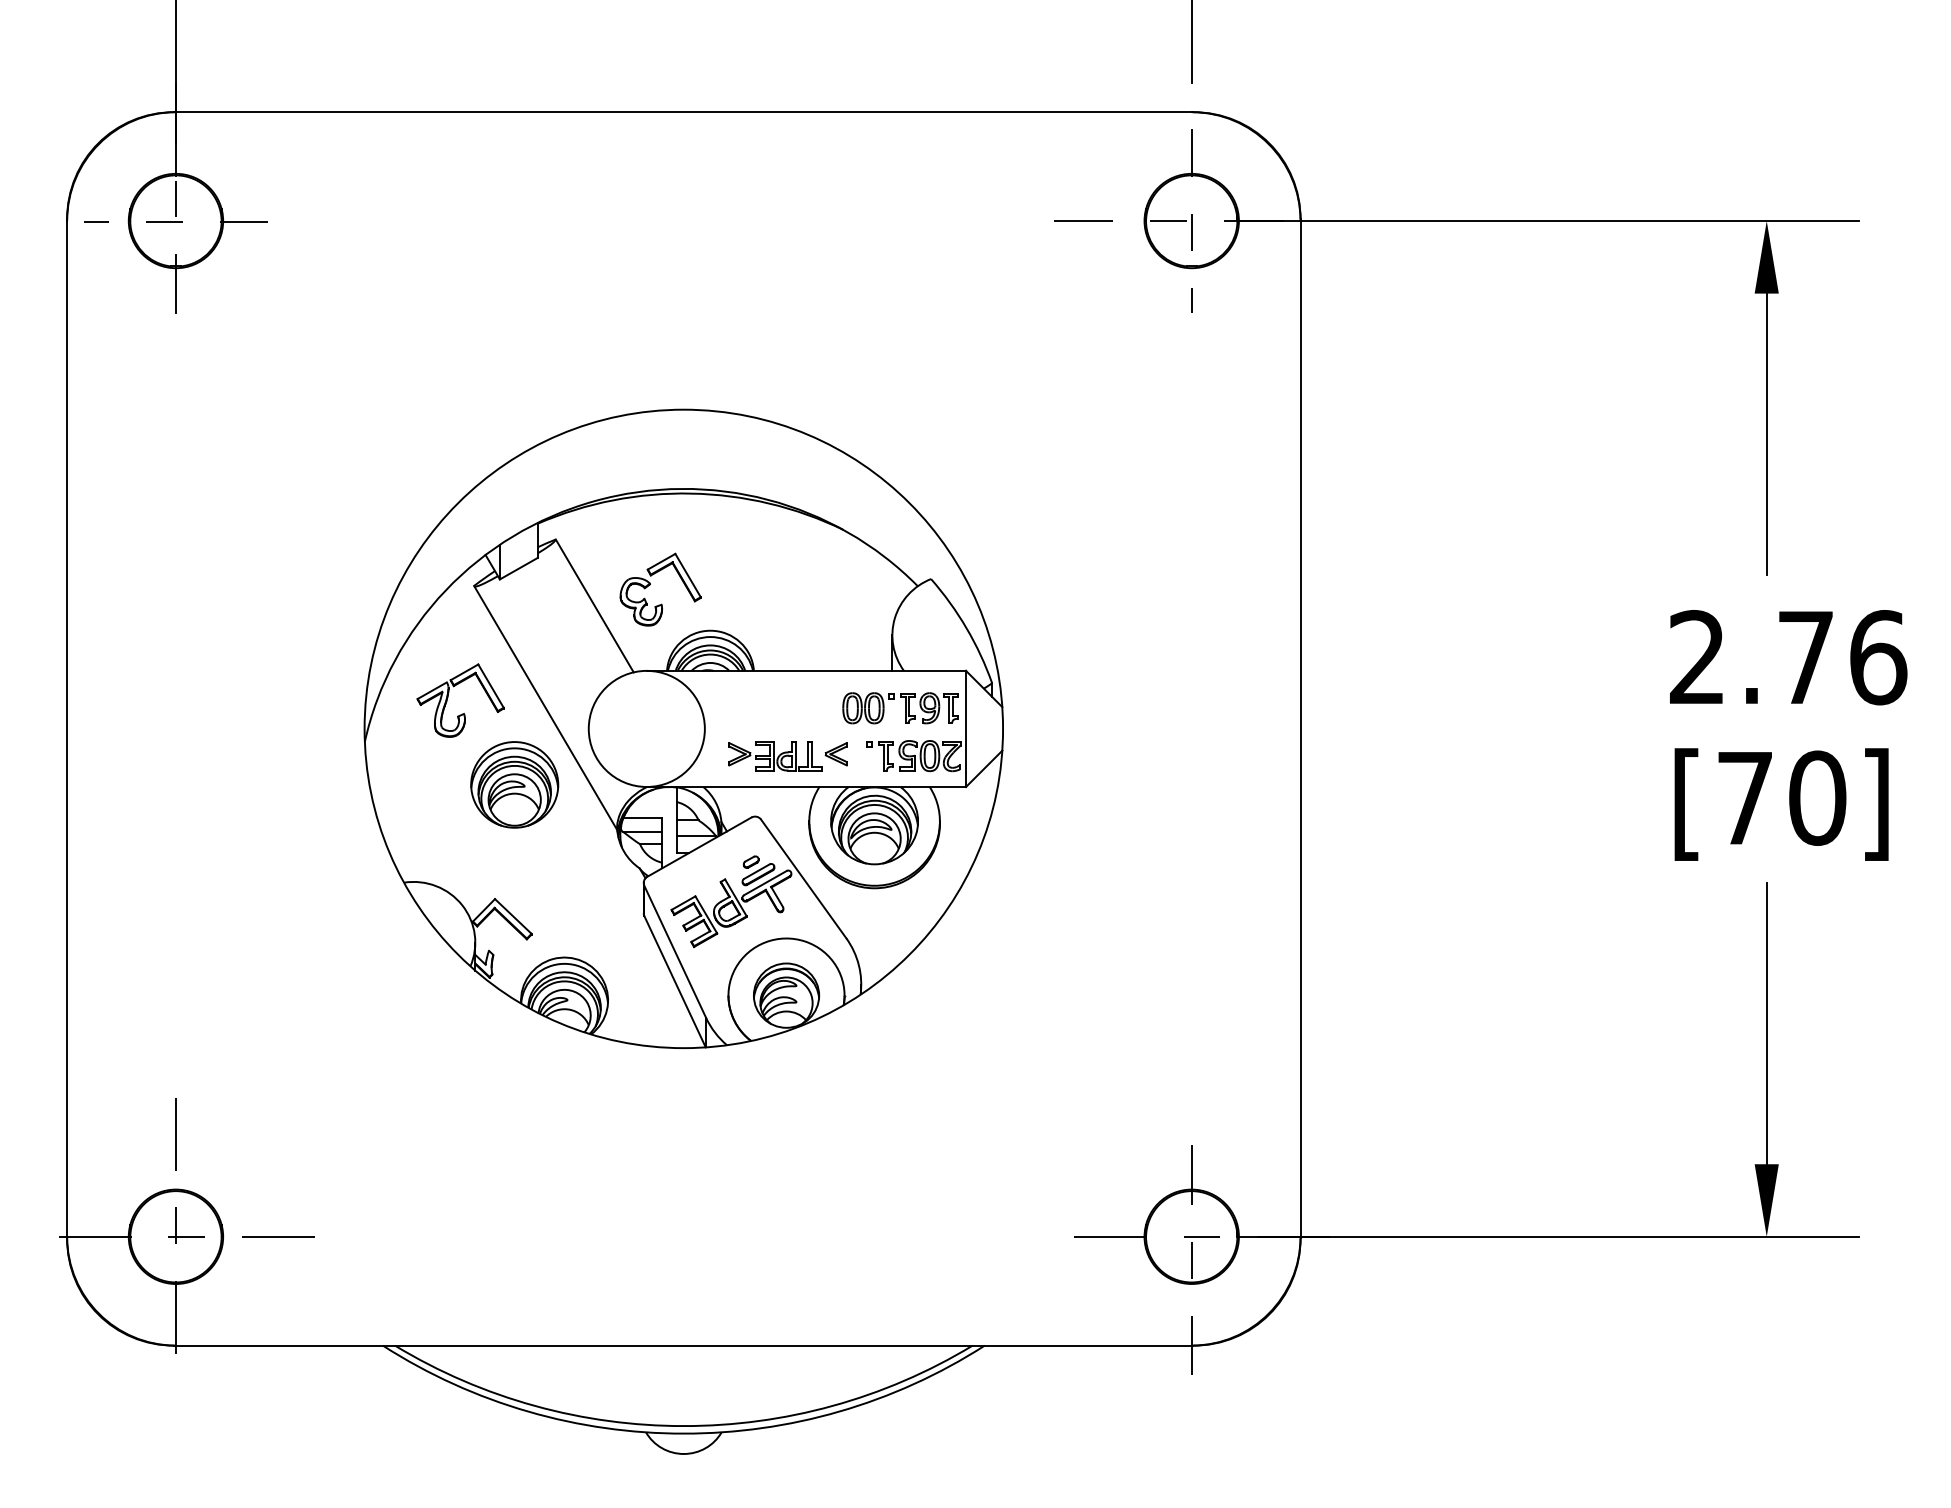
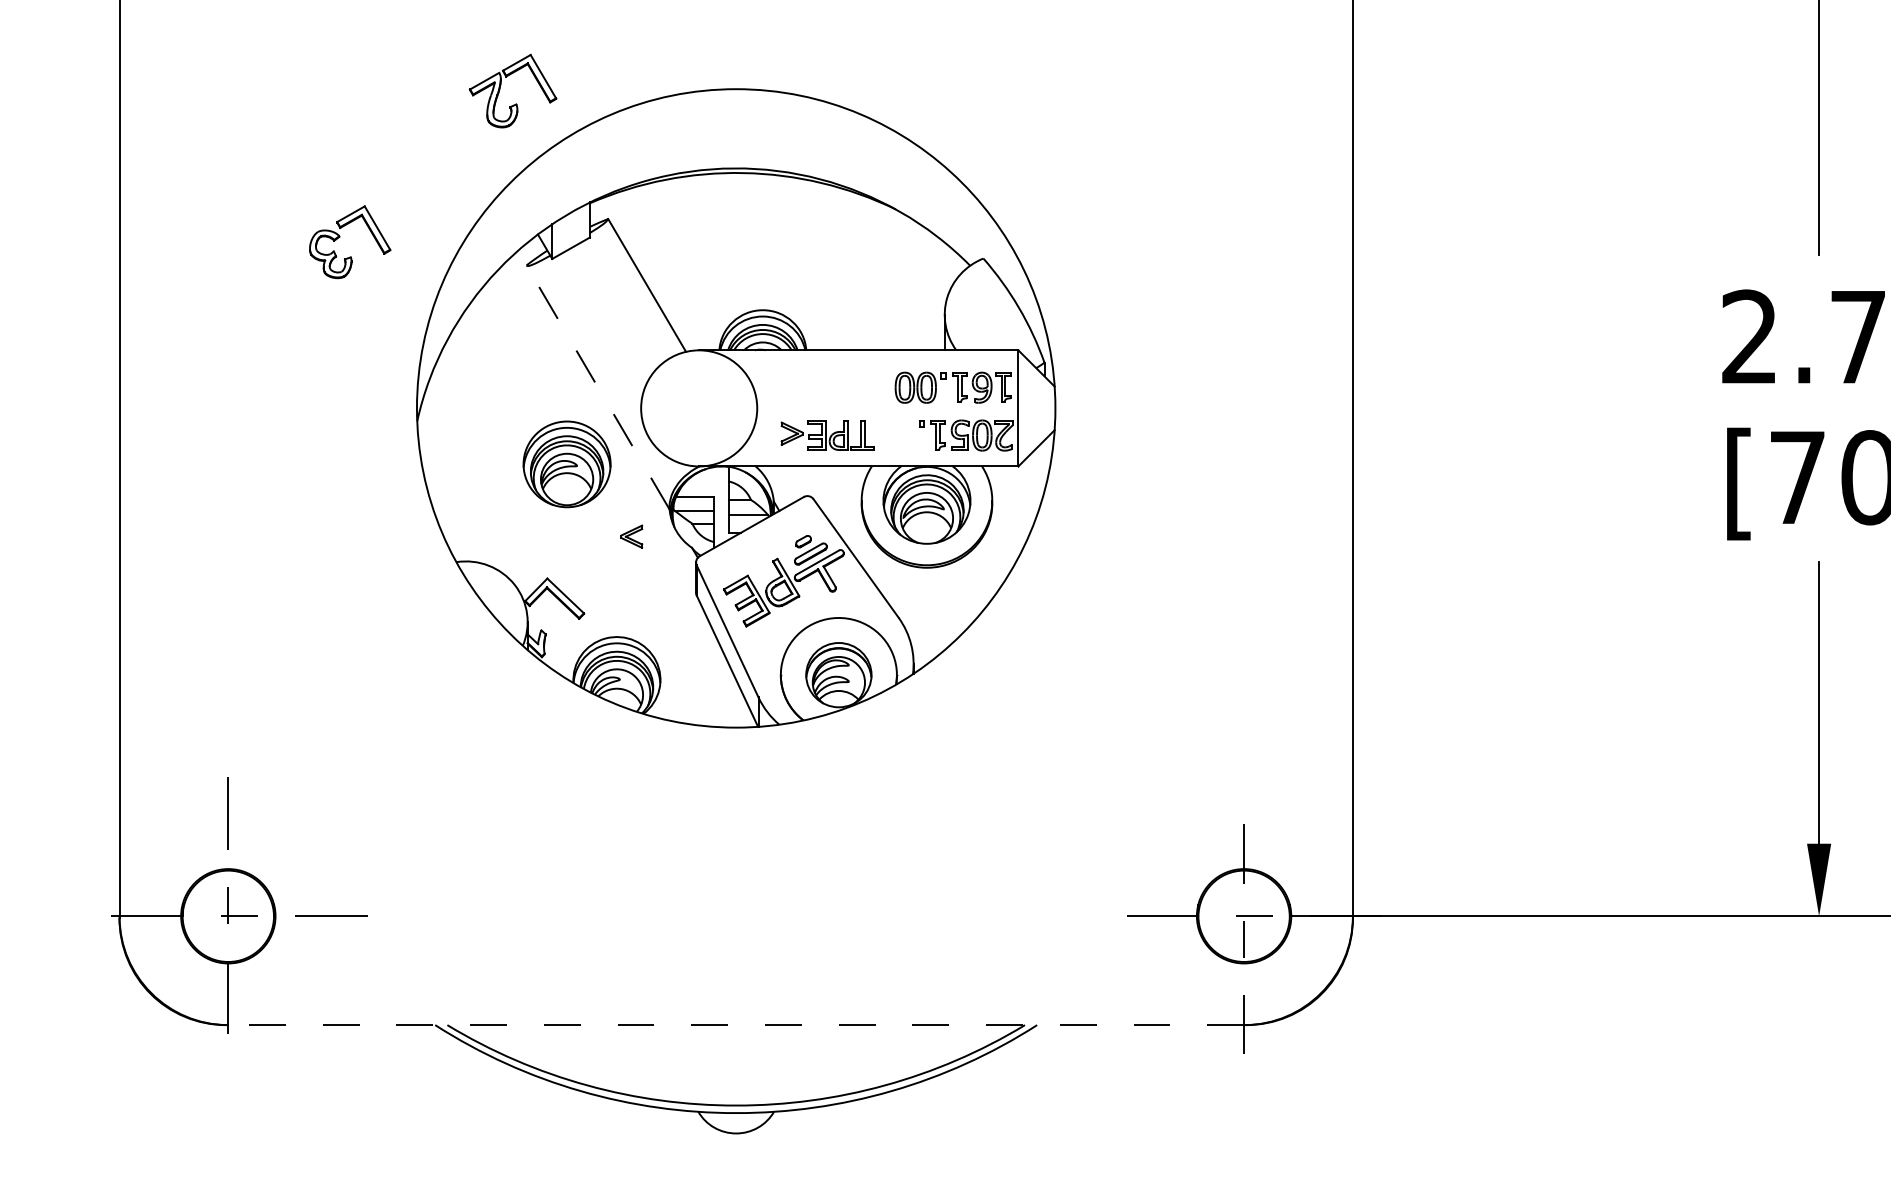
part: (650, 585) -> (339, 237), moved
part: (448, 697) -> (500, 87), moved
line: (545, 708) -> (597, 387), solid -> dashed
part: (835, 754) -> (630, 536), moved
line: (683, 1345) -> (735, 1024), solid -> dashed

